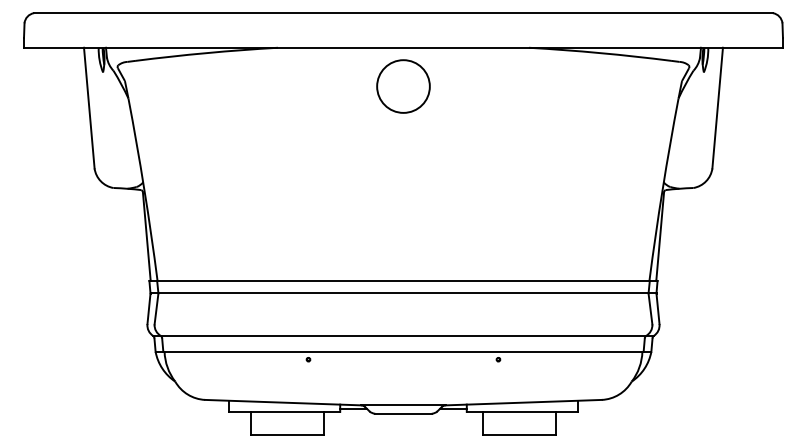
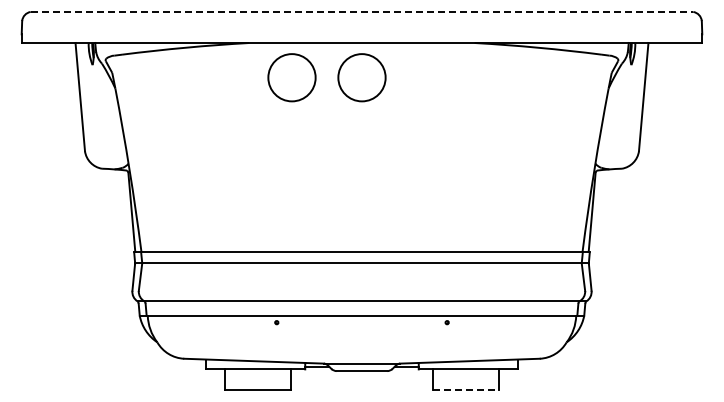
line: (404, 12) -> (362, 11), solid -> dashed
circle: (324, 86) -> (291, 77), added
line: (520, 435) -> (466, 390), solid -> dashed

